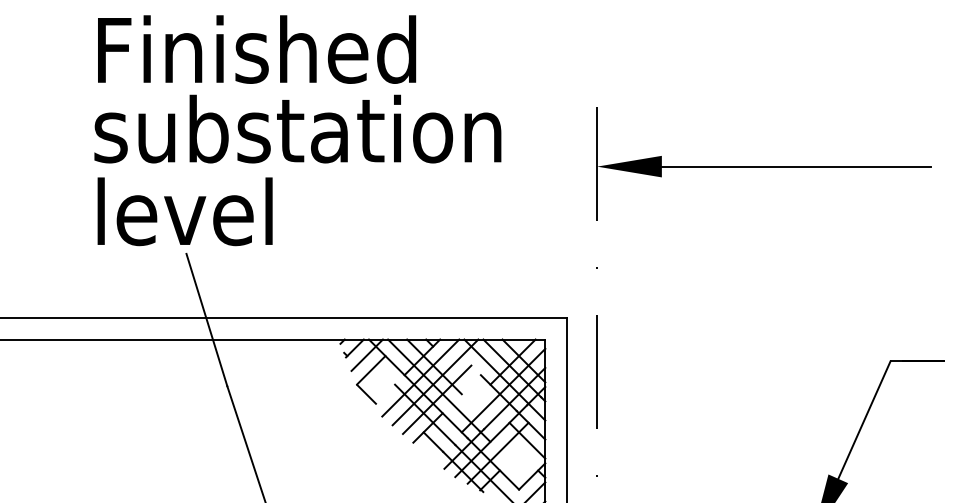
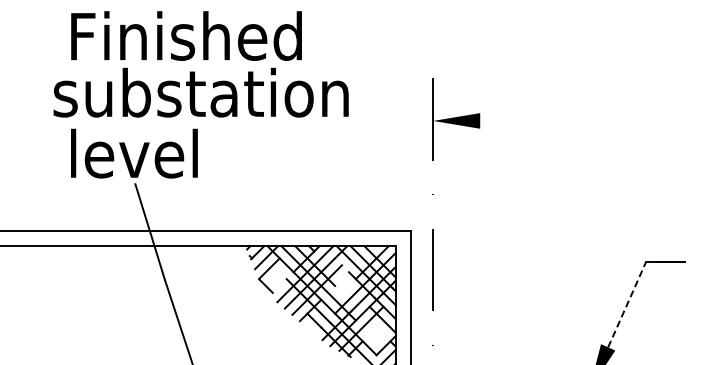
text: (296, 128) -> (200, 92), moved
line: (796, 166) -> (577, 120), removed
line: (864, 419) -> (627, 304), solid -> dashed

